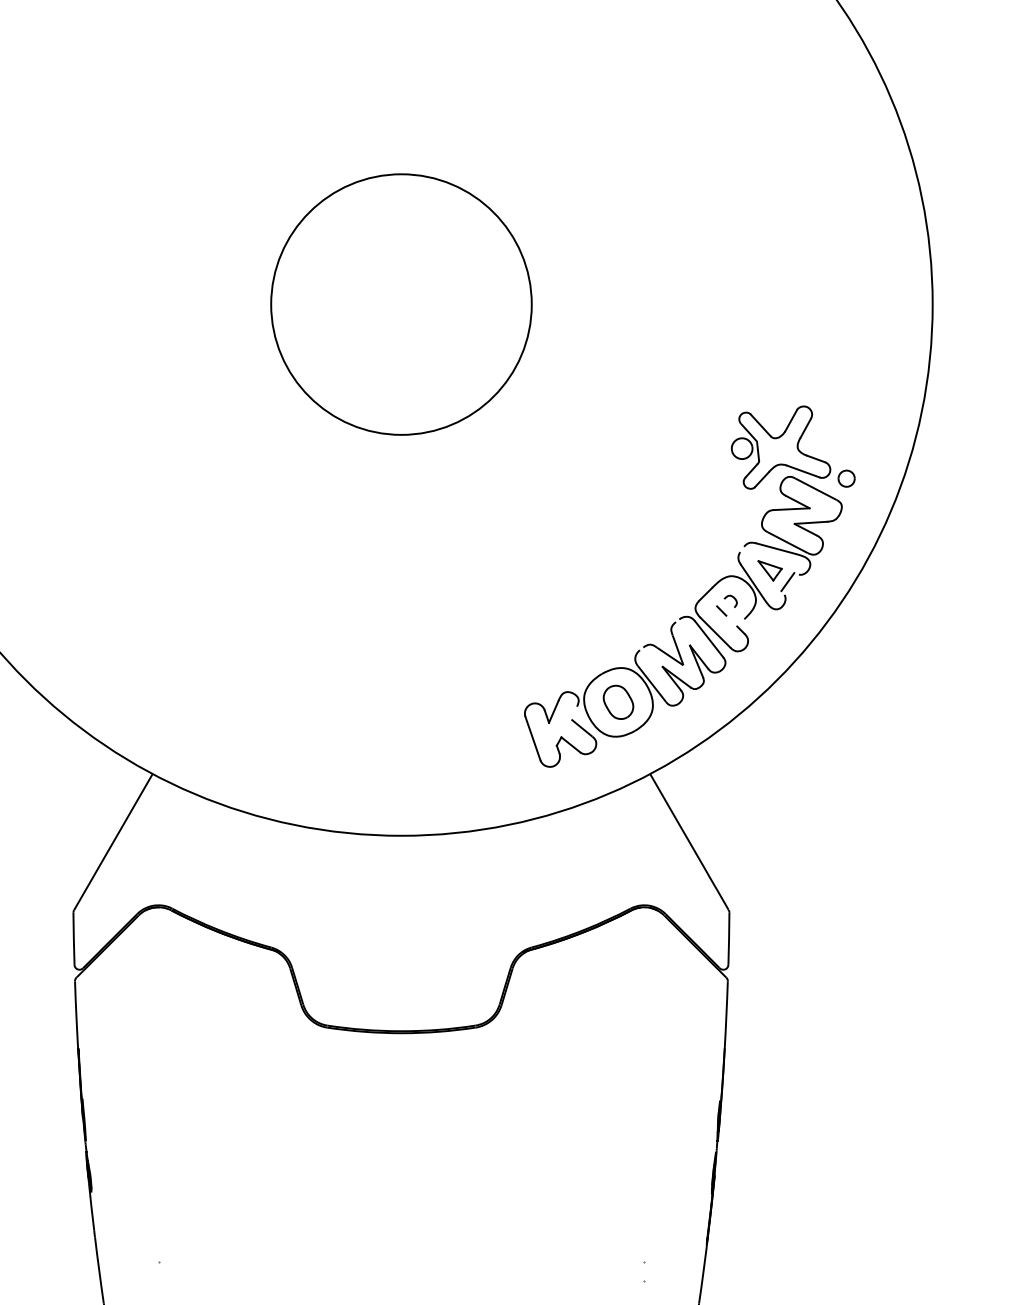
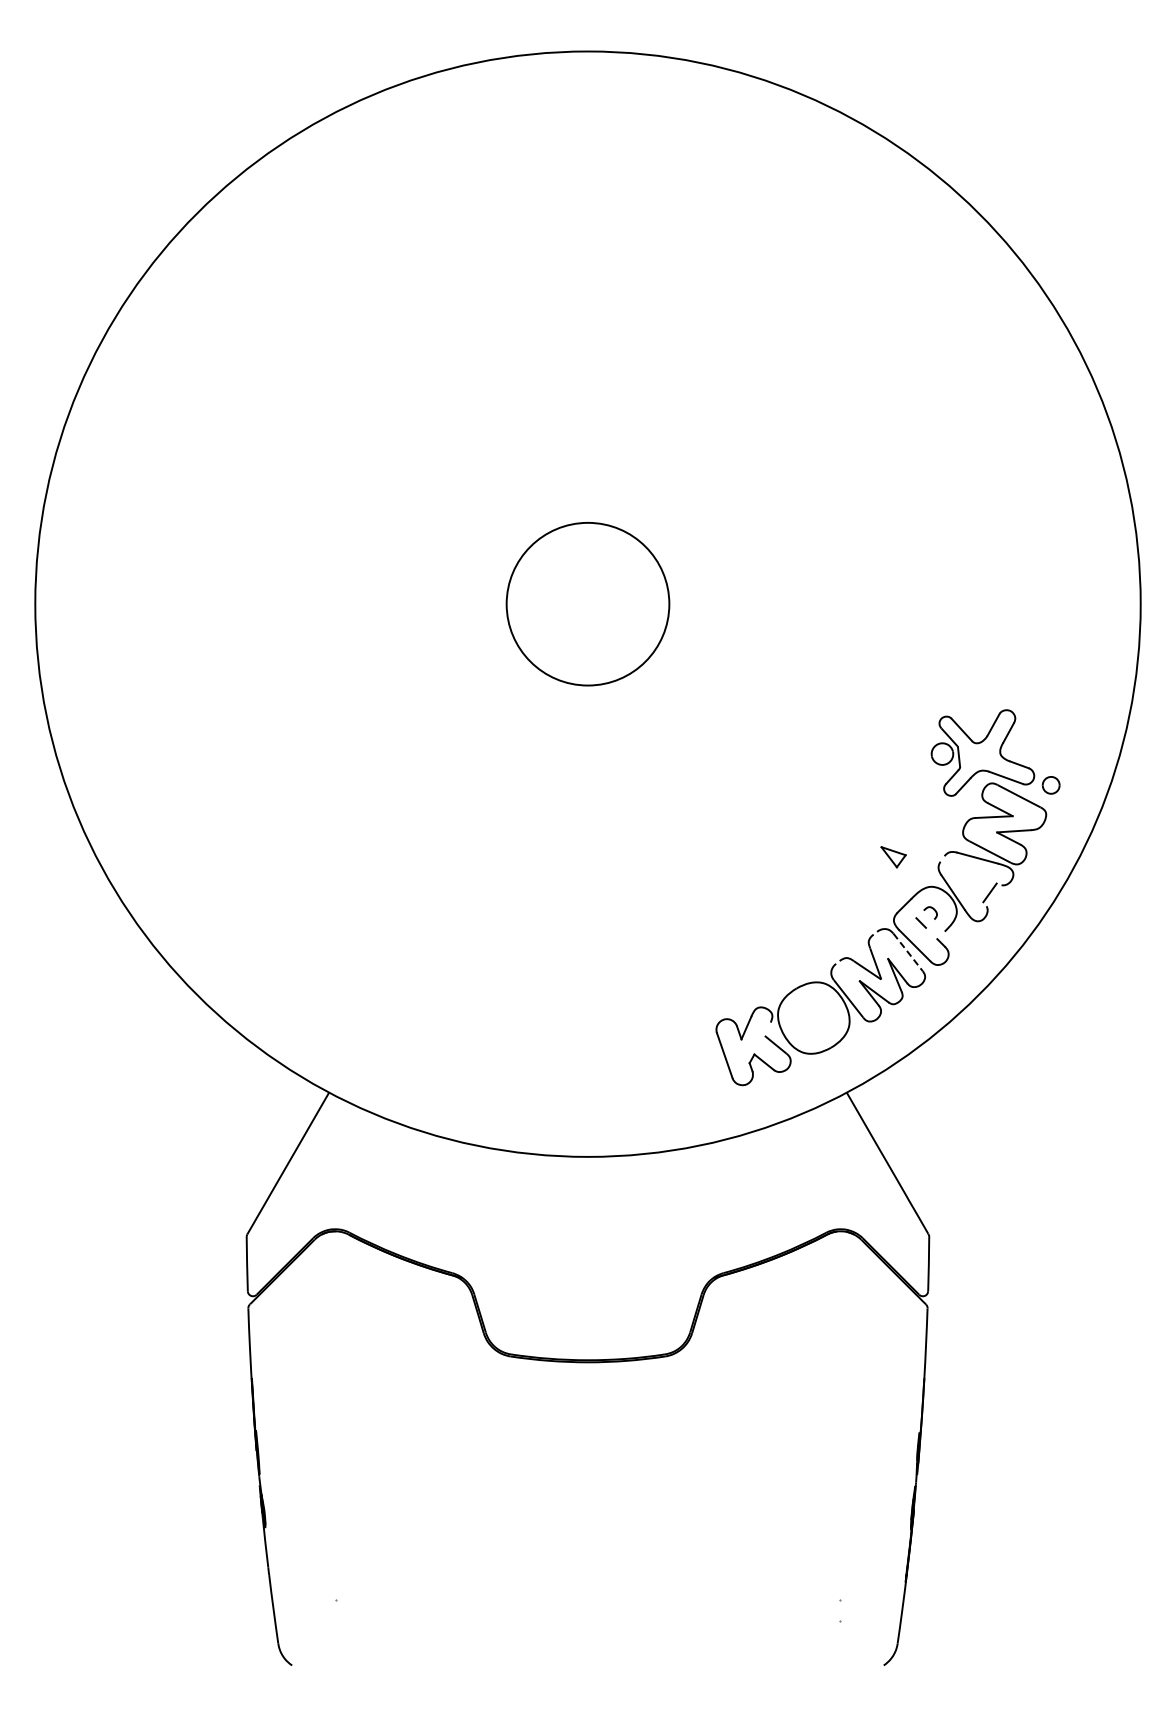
circle: (400, 303) -> (587, 603), size x0.6
part: (770, 571) -> (893, 857), moved
line: (709, 639) -> (908, 952), solid -> dashed
part: (618, 701) -> (813, 1017), removed

